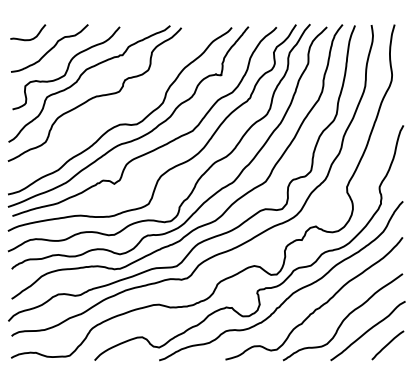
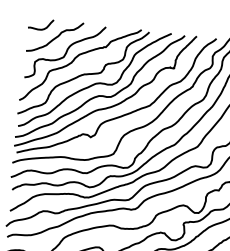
curve: (114, 106) -> (96, 82), added

